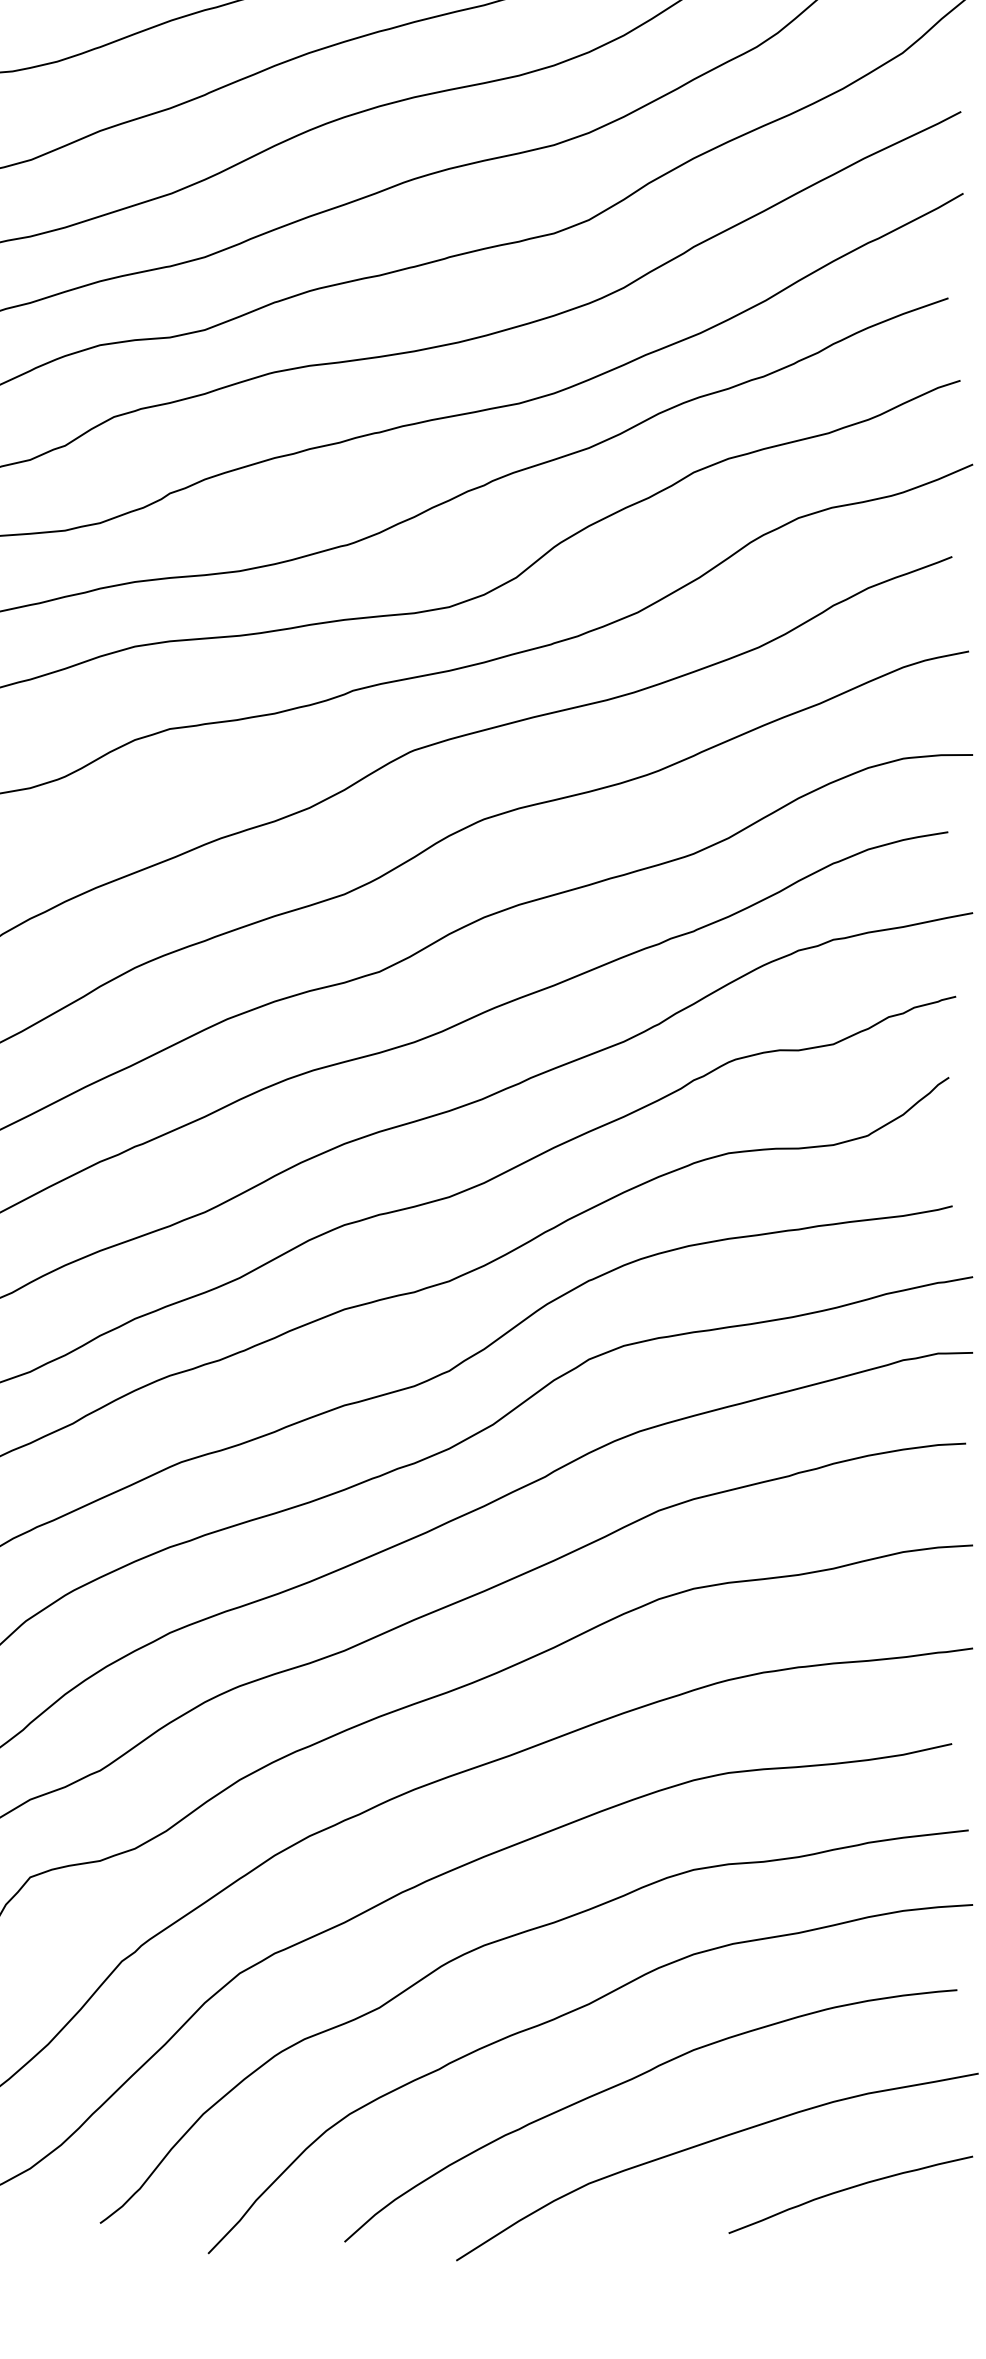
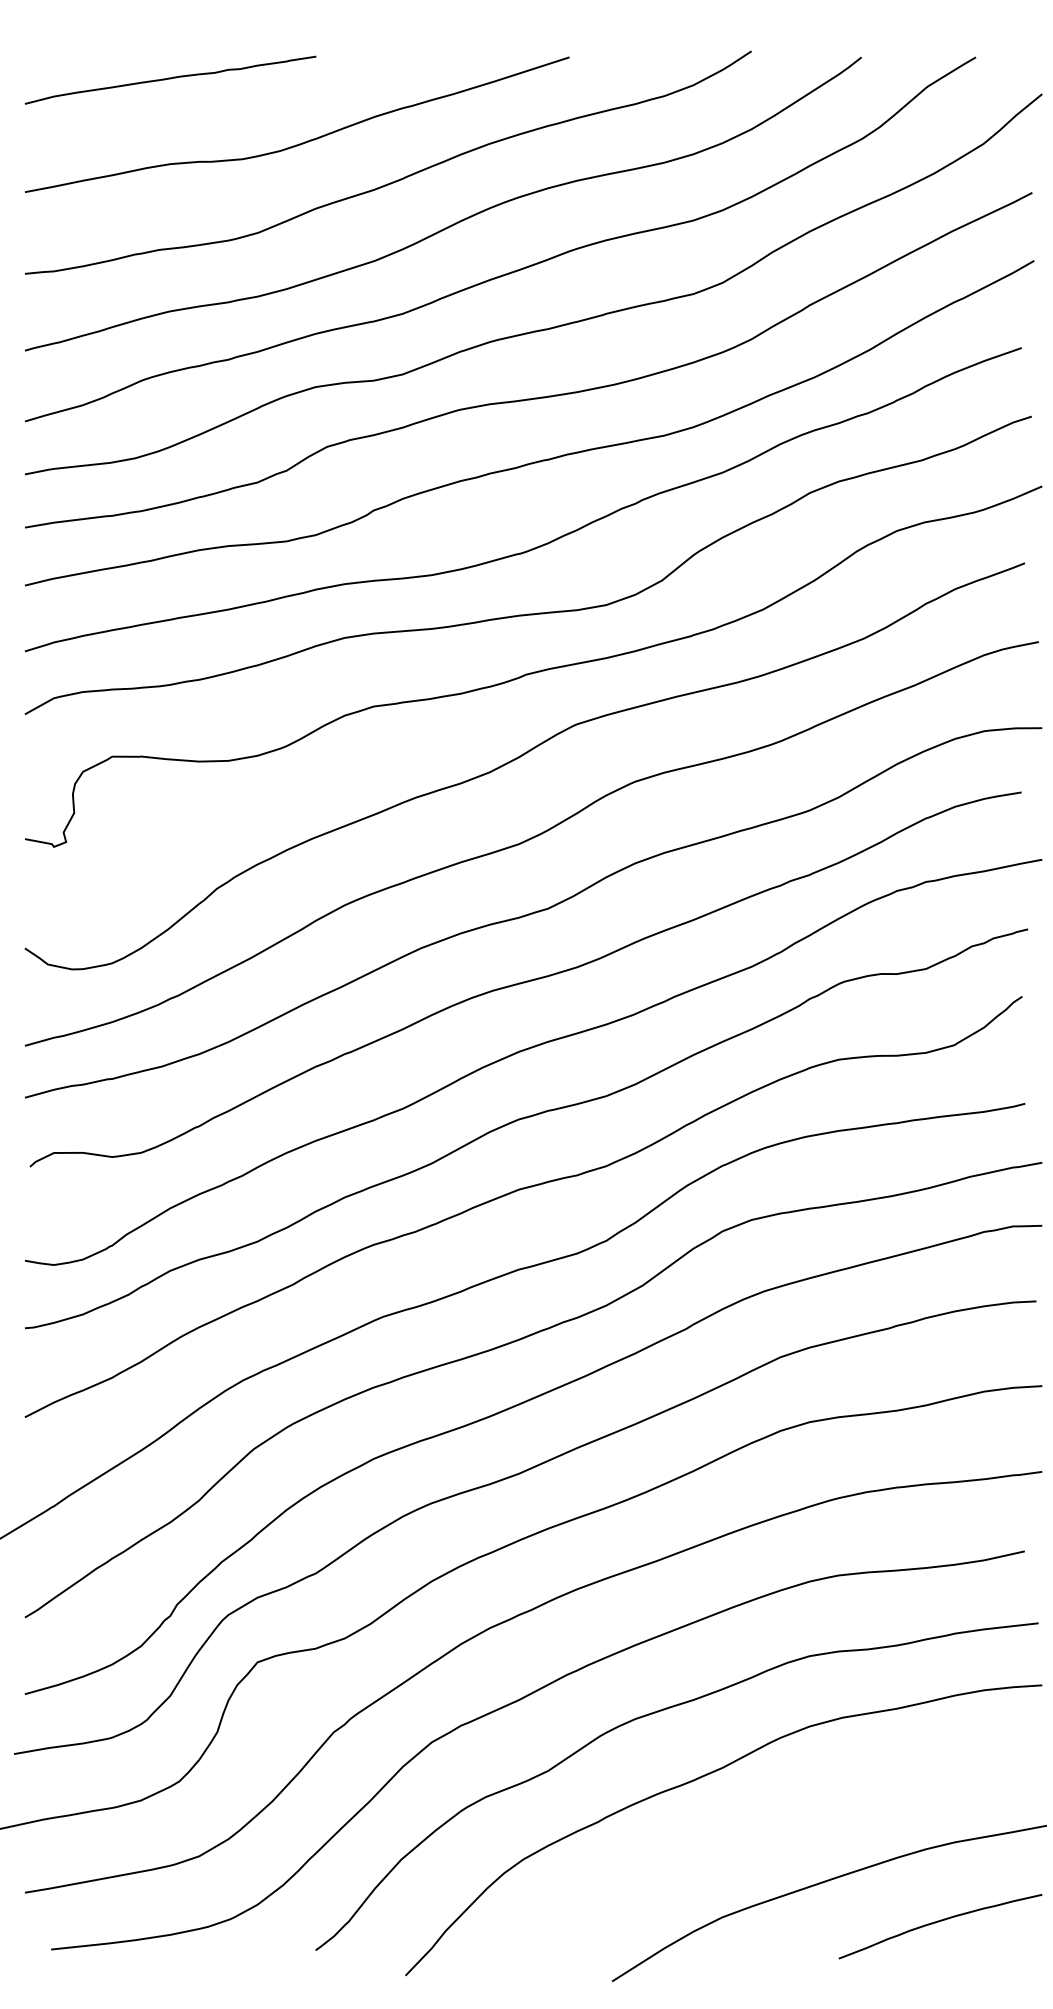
curve: (632, 2080) -> (758, 1831), removed

